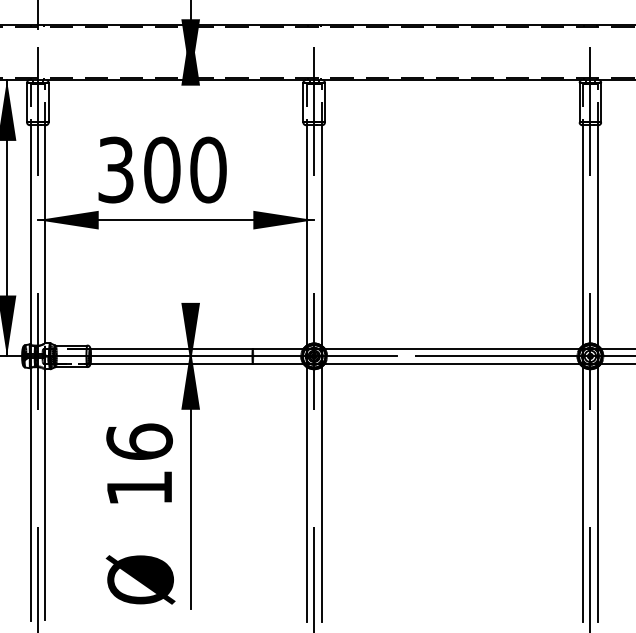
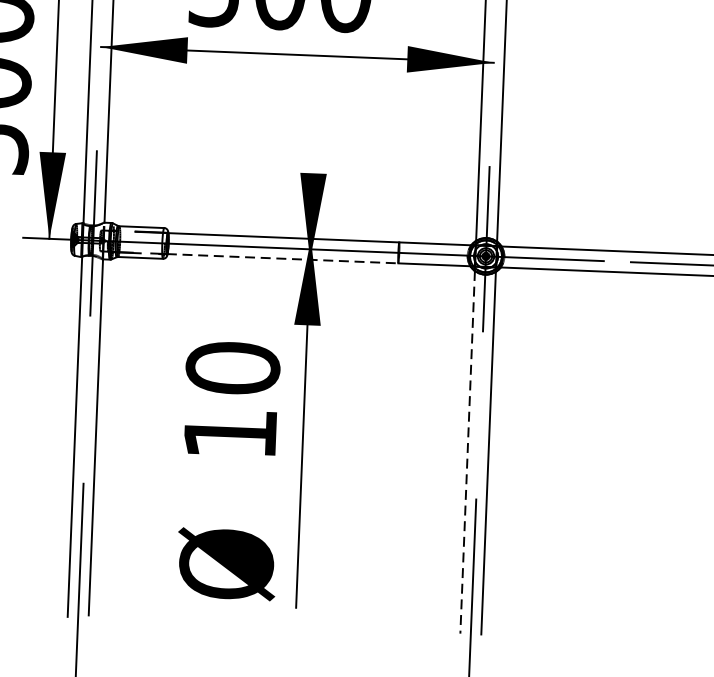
line: (171, 363) -> (282, 258), solid -> dashed
text: (139, 441) -> (232, 367), 16 -> 10
line: (306, 494) -> (467, 452), solid -> dashed

